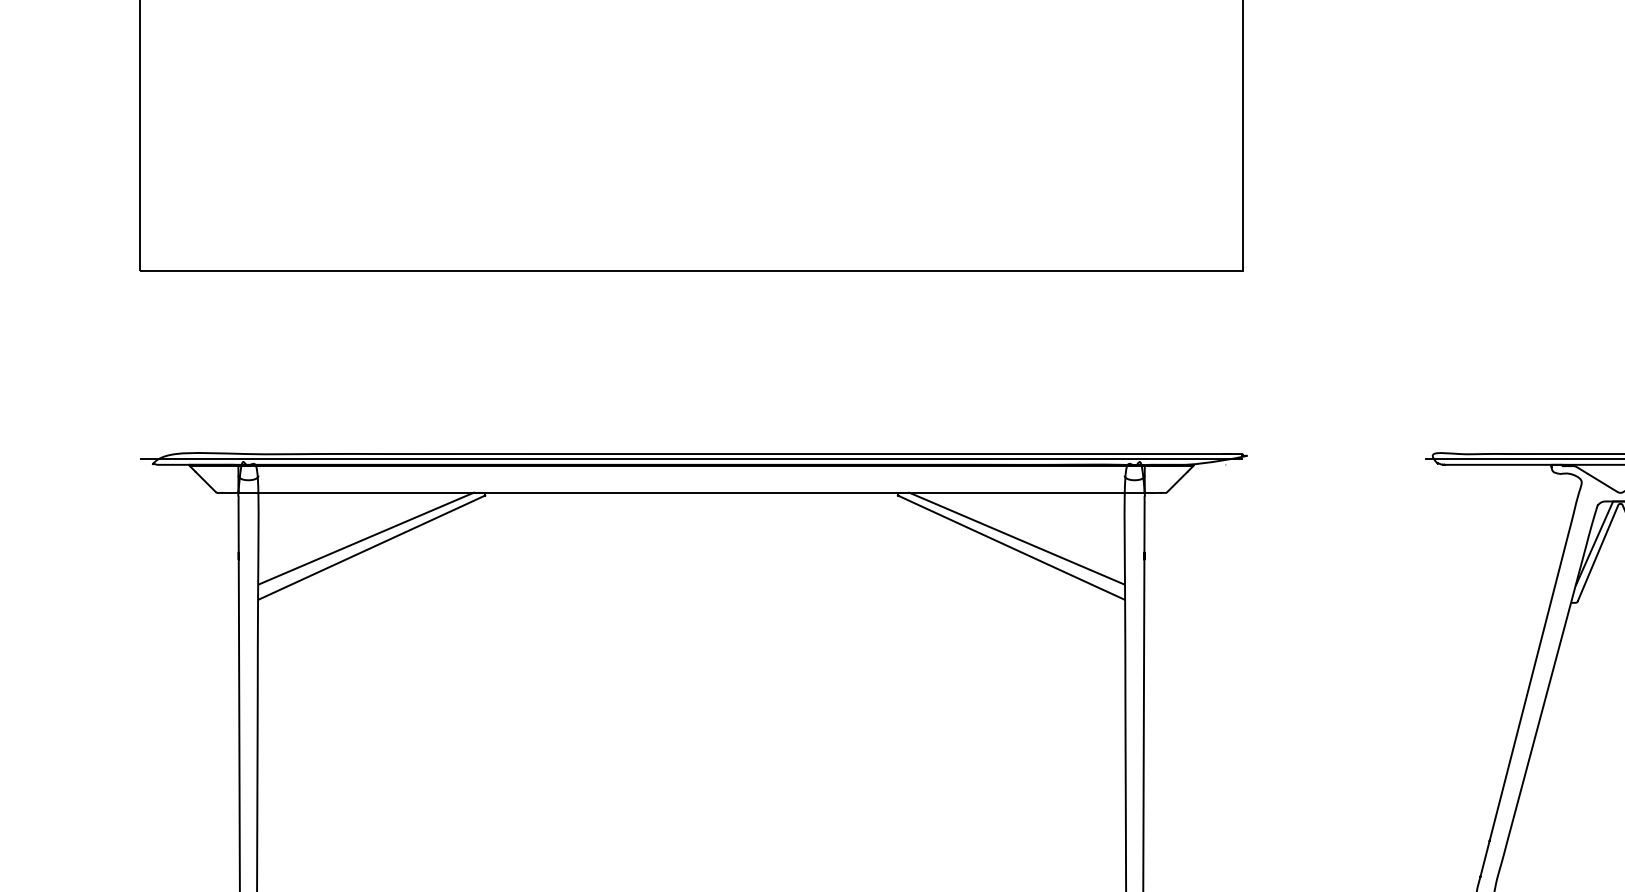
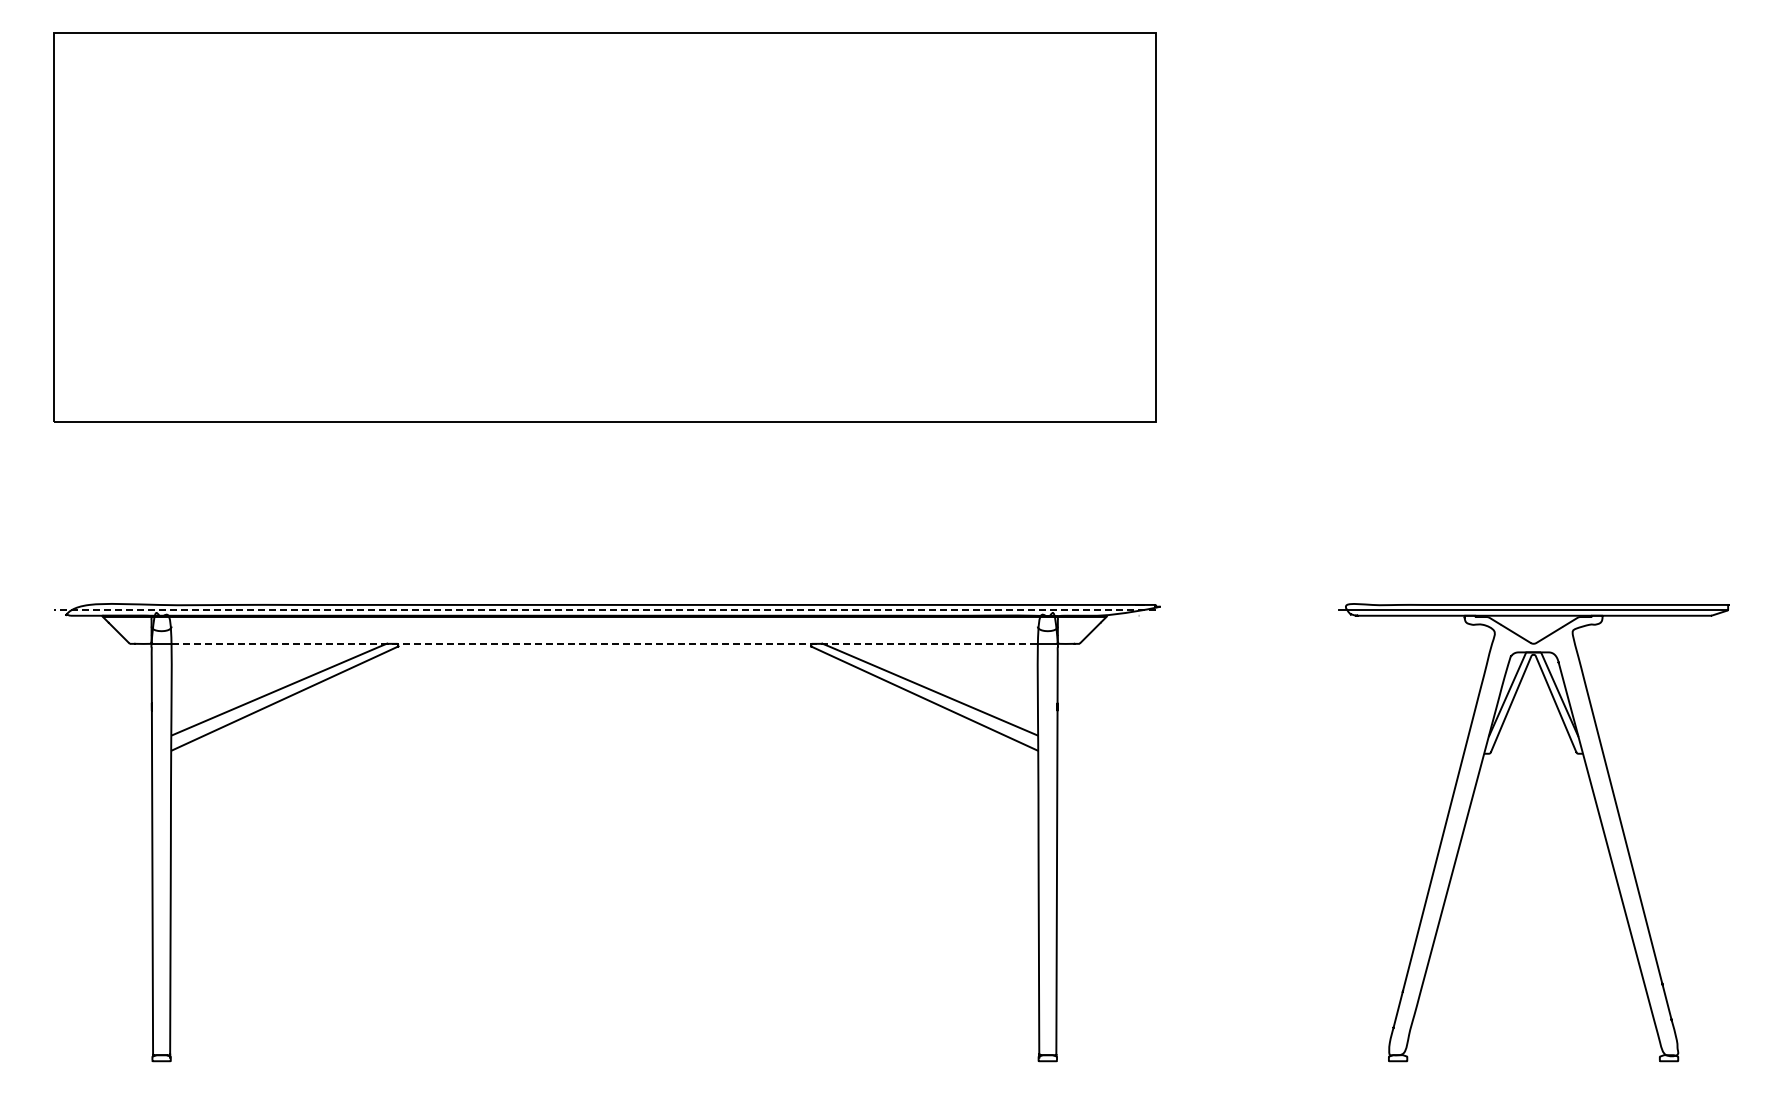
line: (691, 459) -> (604, 610), solid -> dashed
line: (692, 492) -> (605, 643), solid -> dashed

